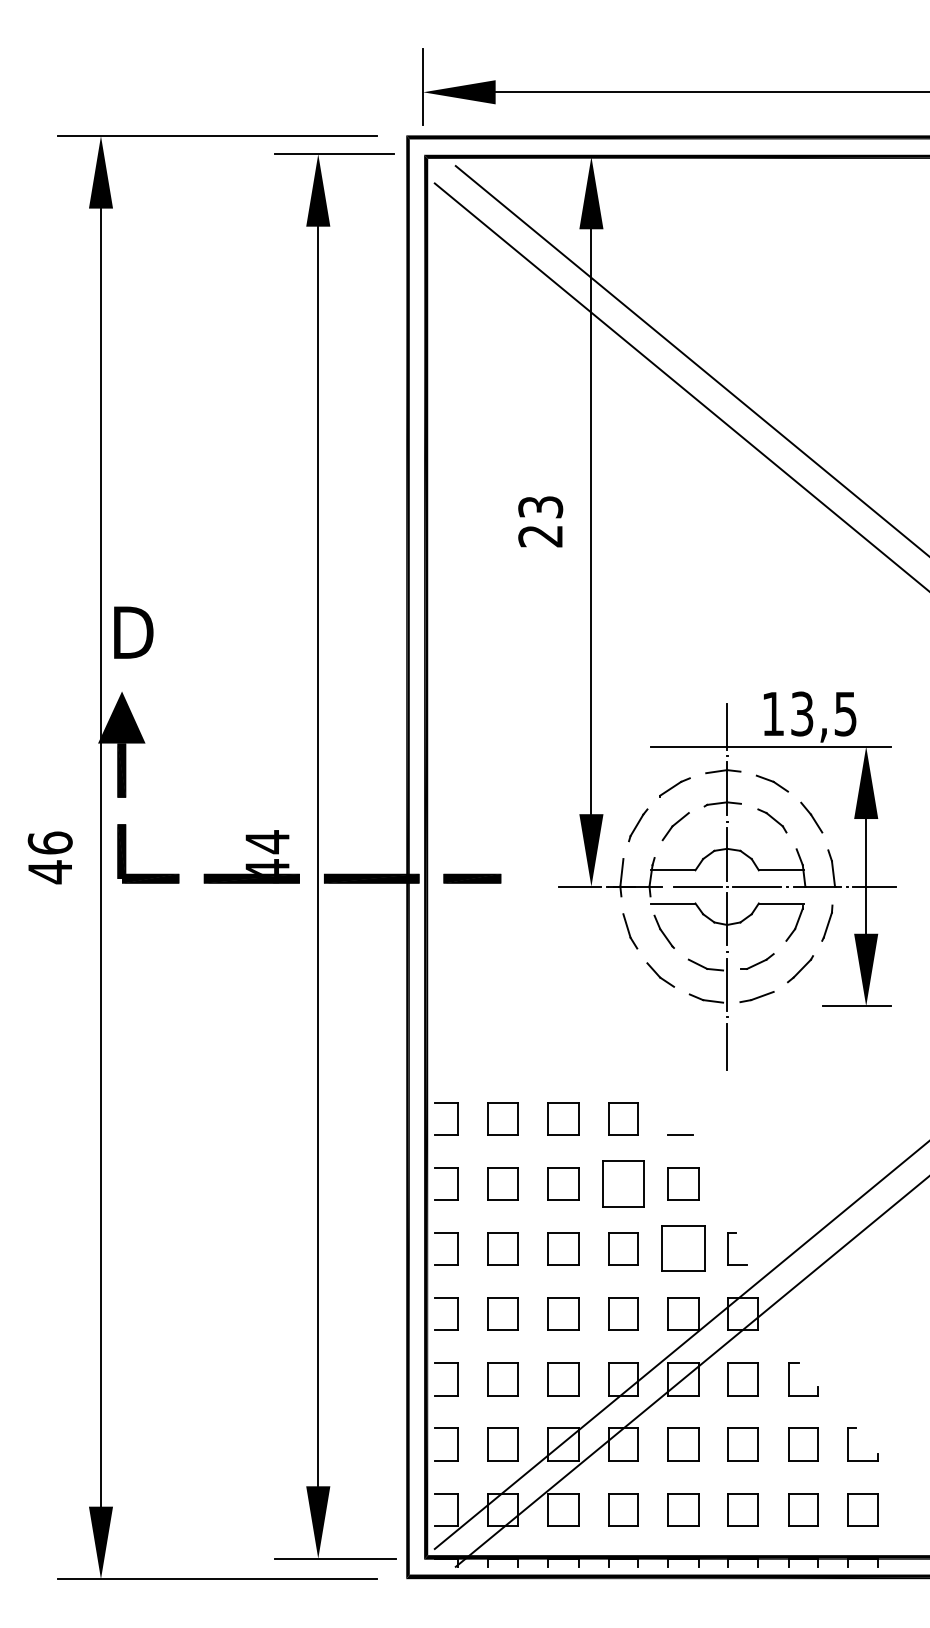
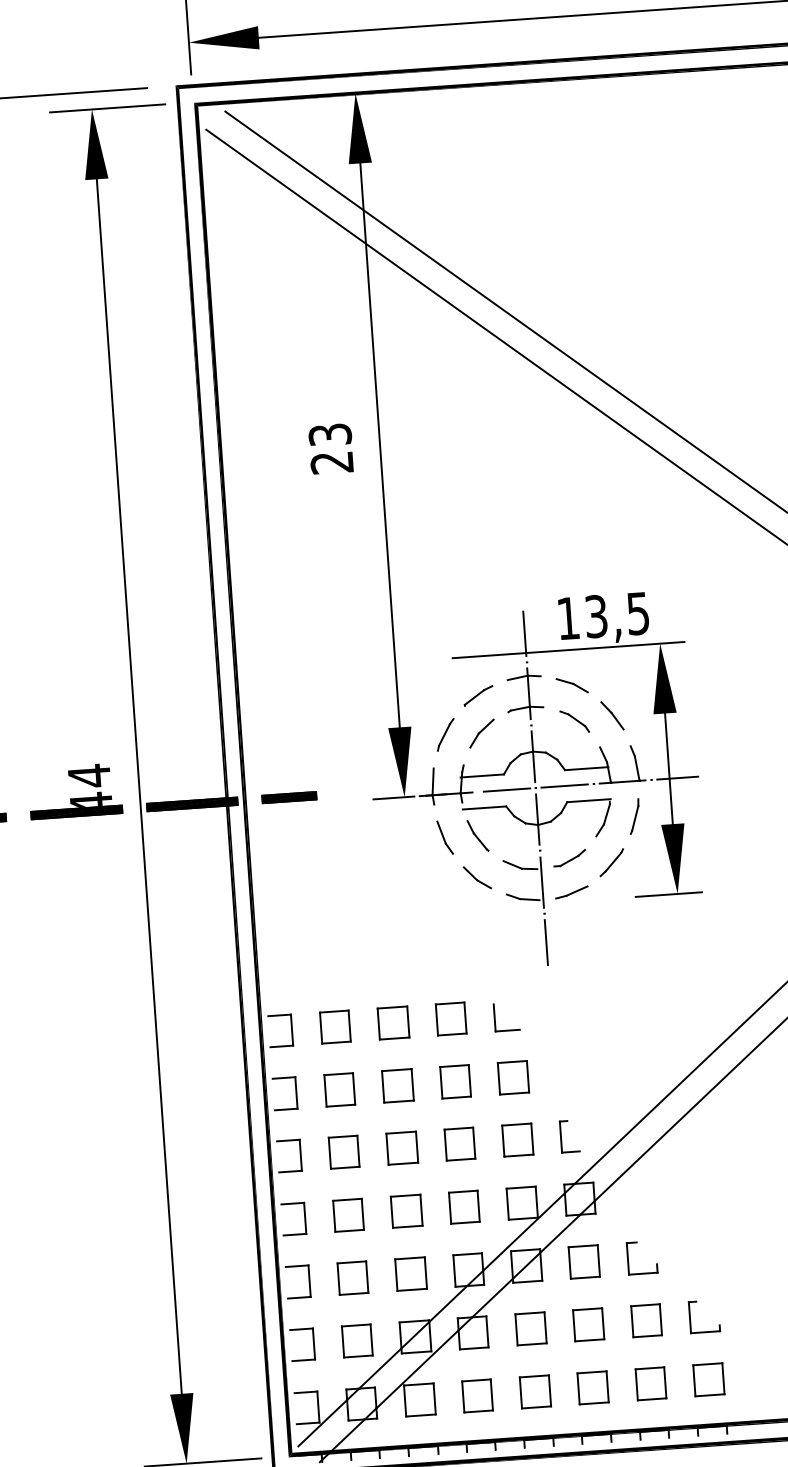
line: (668, 1120) -> (494, 1017), added
part: (623, 1183) -> (455, 1081), size x0.71
part: (683, 1248) -> (517, 1139), size x0.71

